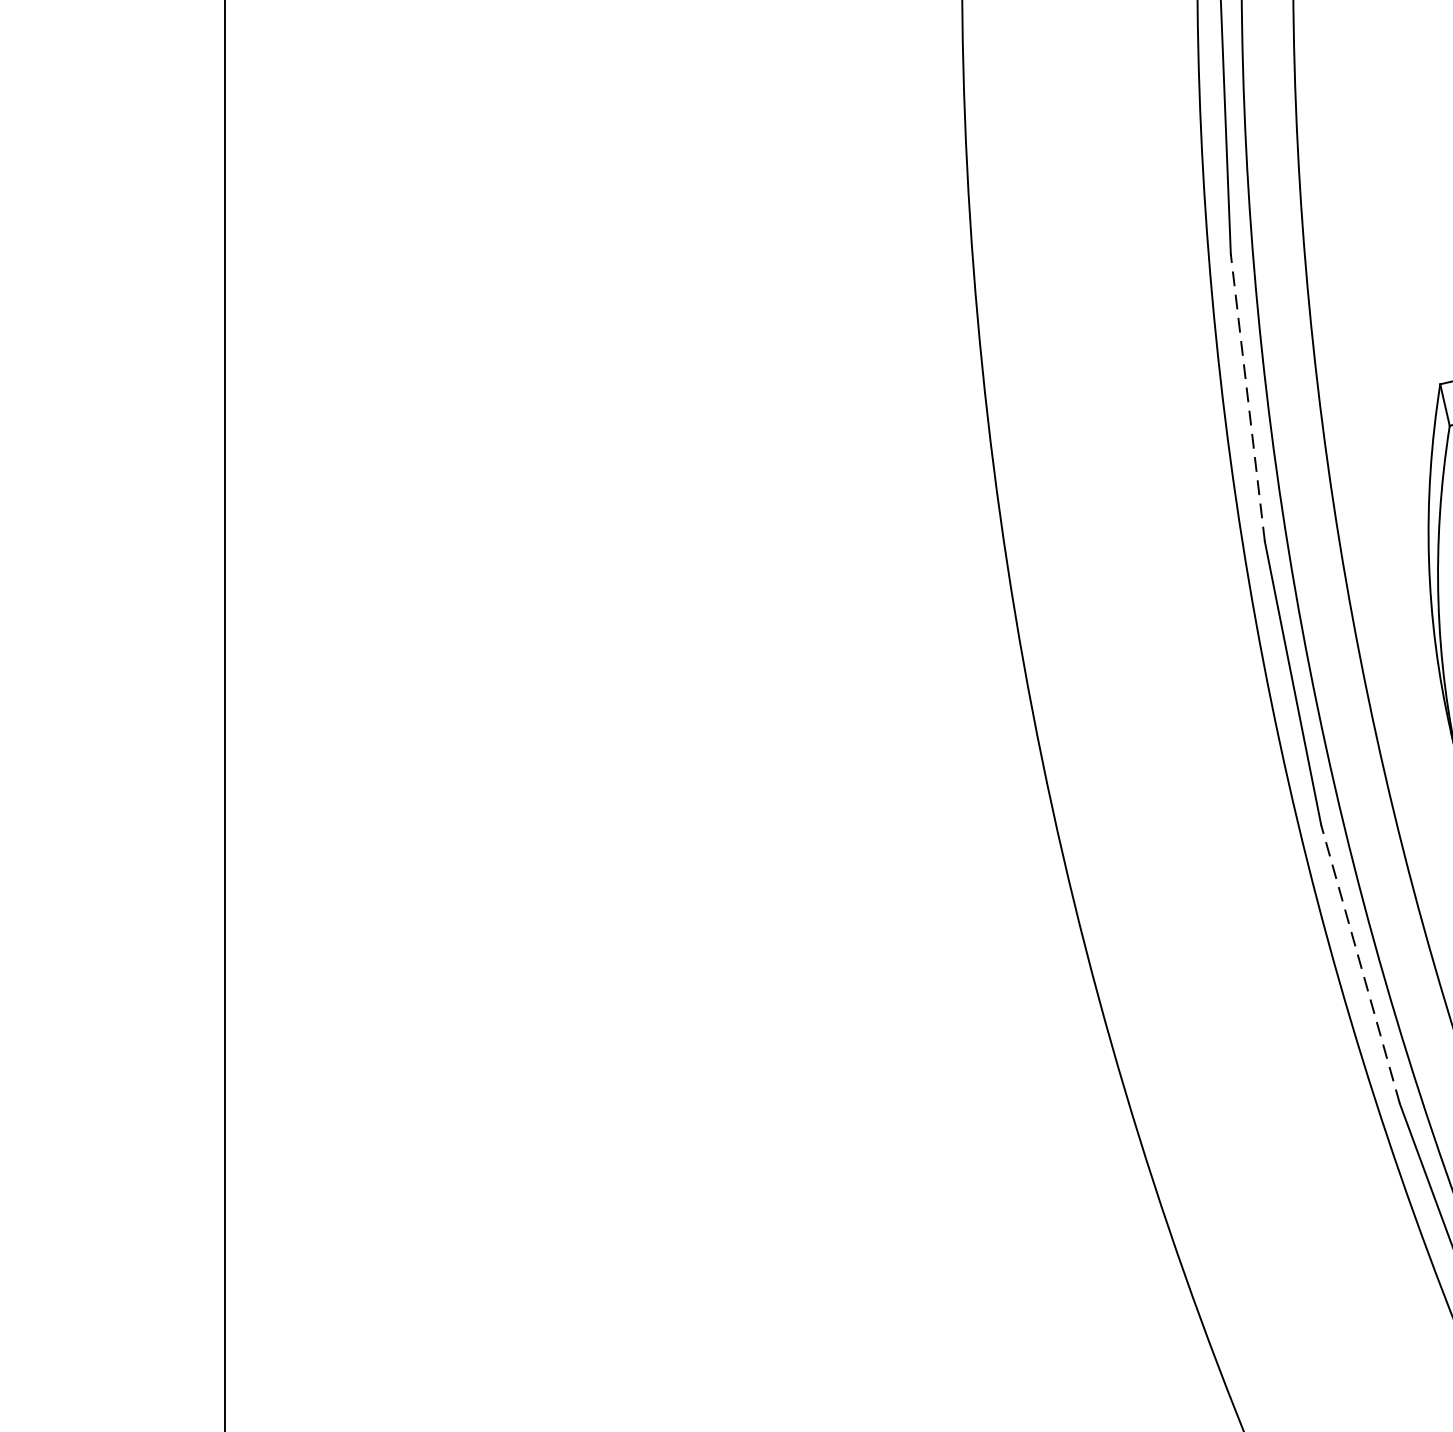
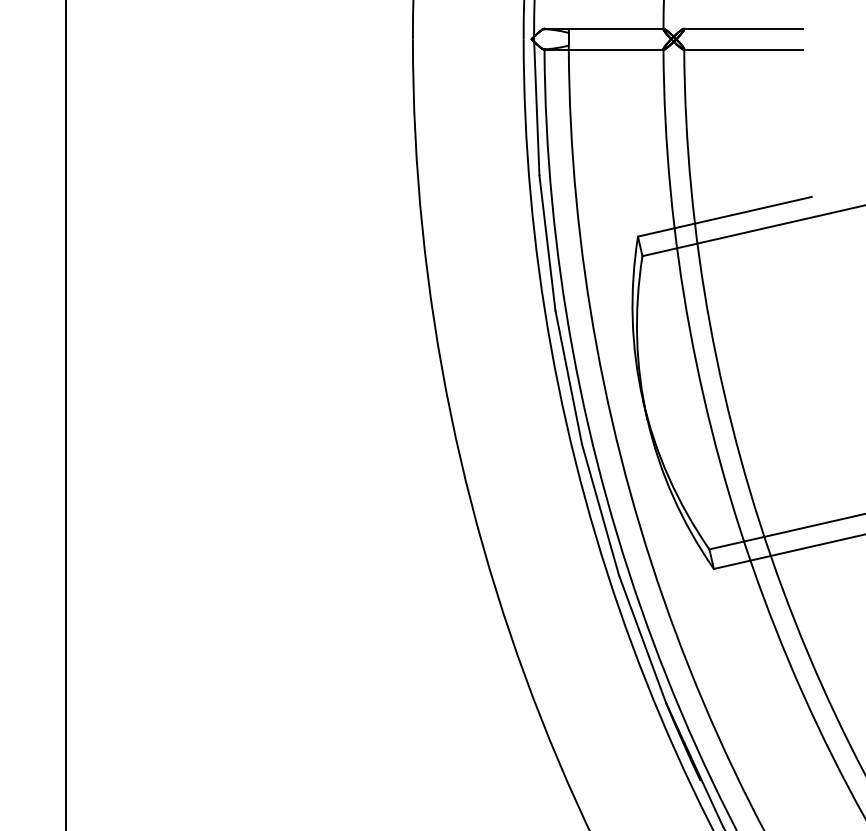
line: (1247, 396) -> (547, 242), dashed -> solid
line: (1360, 964) -> (600, 509), dashed -> solid

